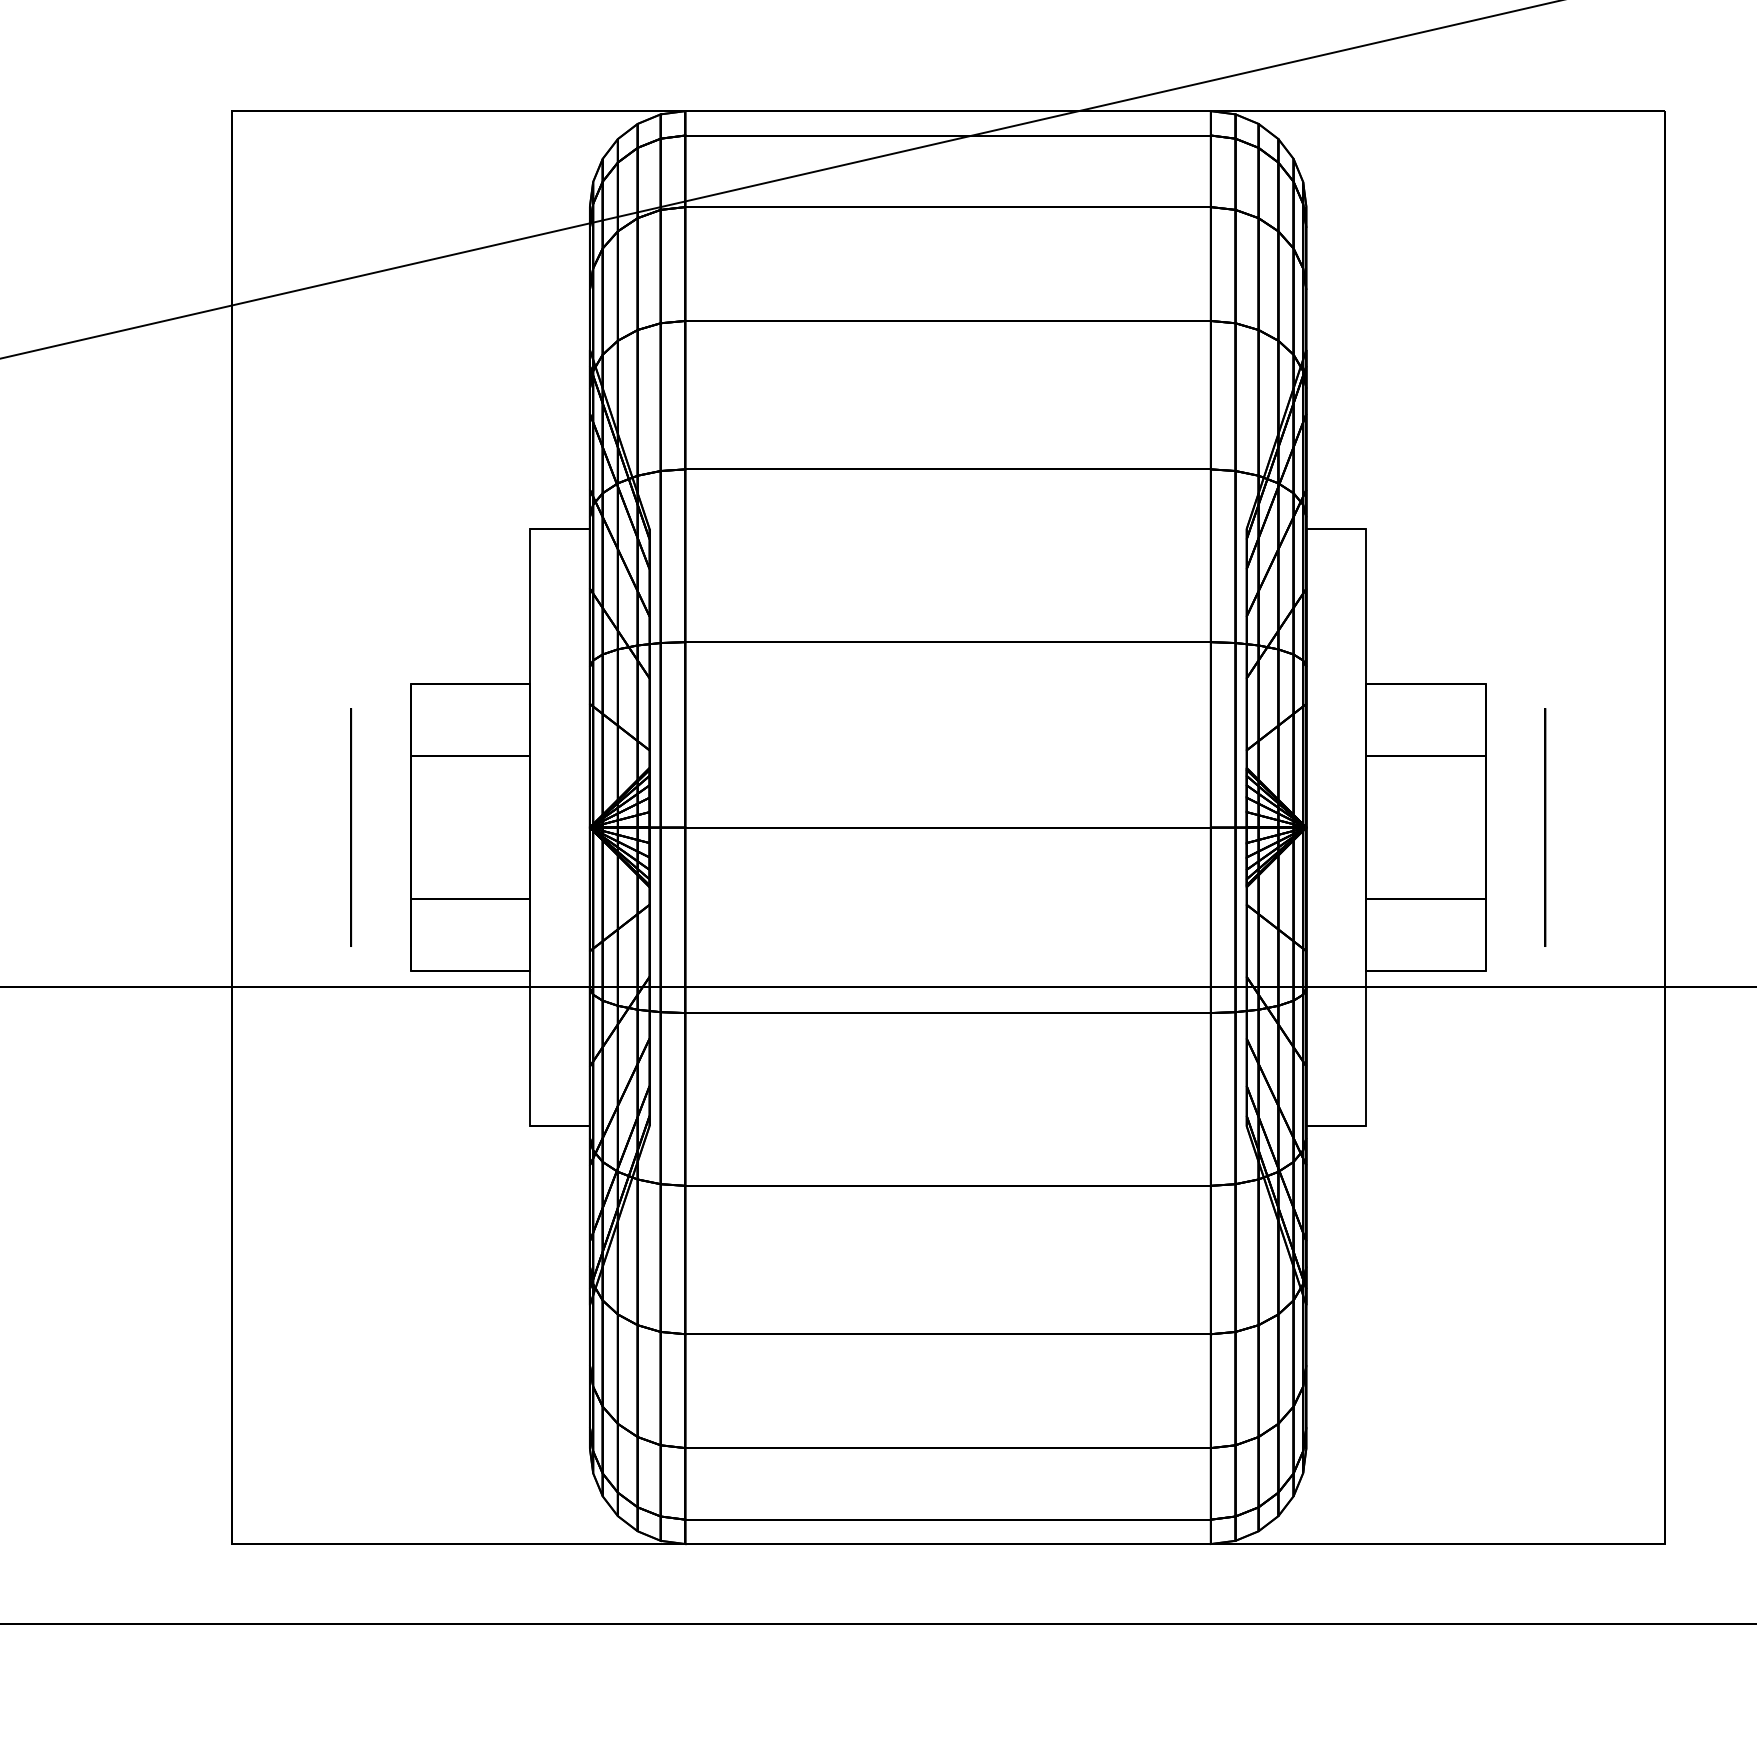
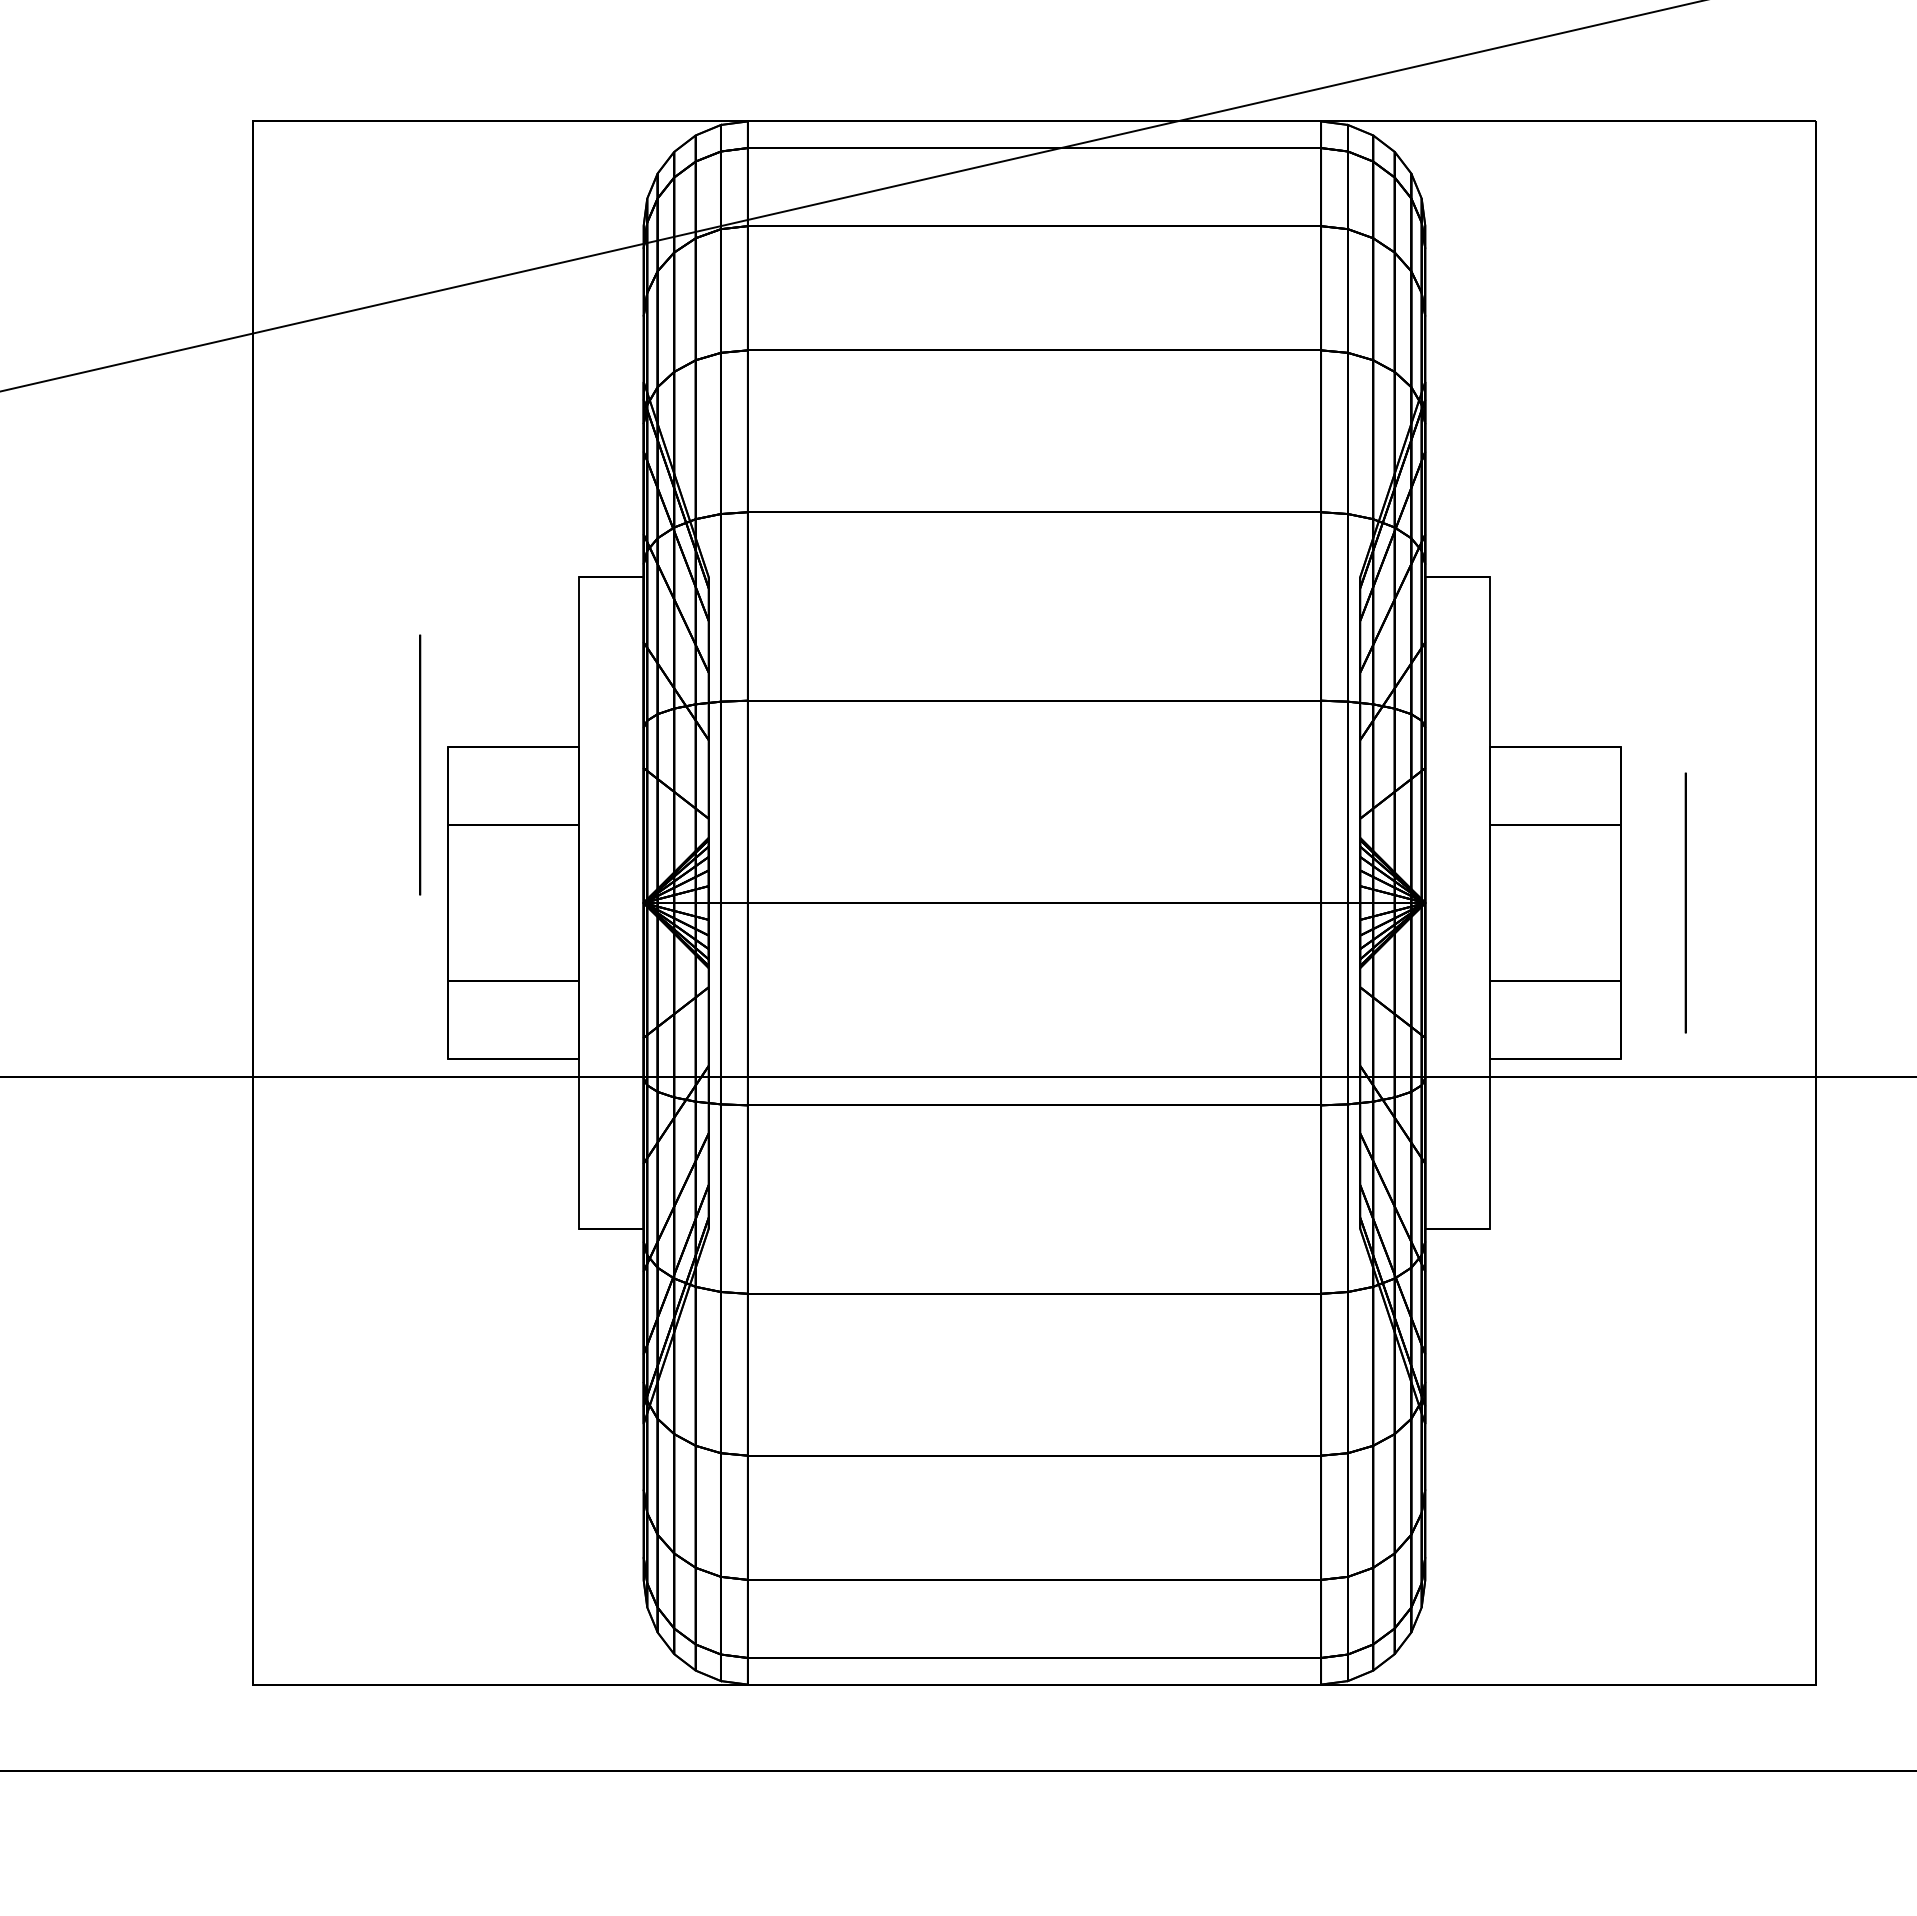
circle: (351, 827) -> (420, 764), moved

